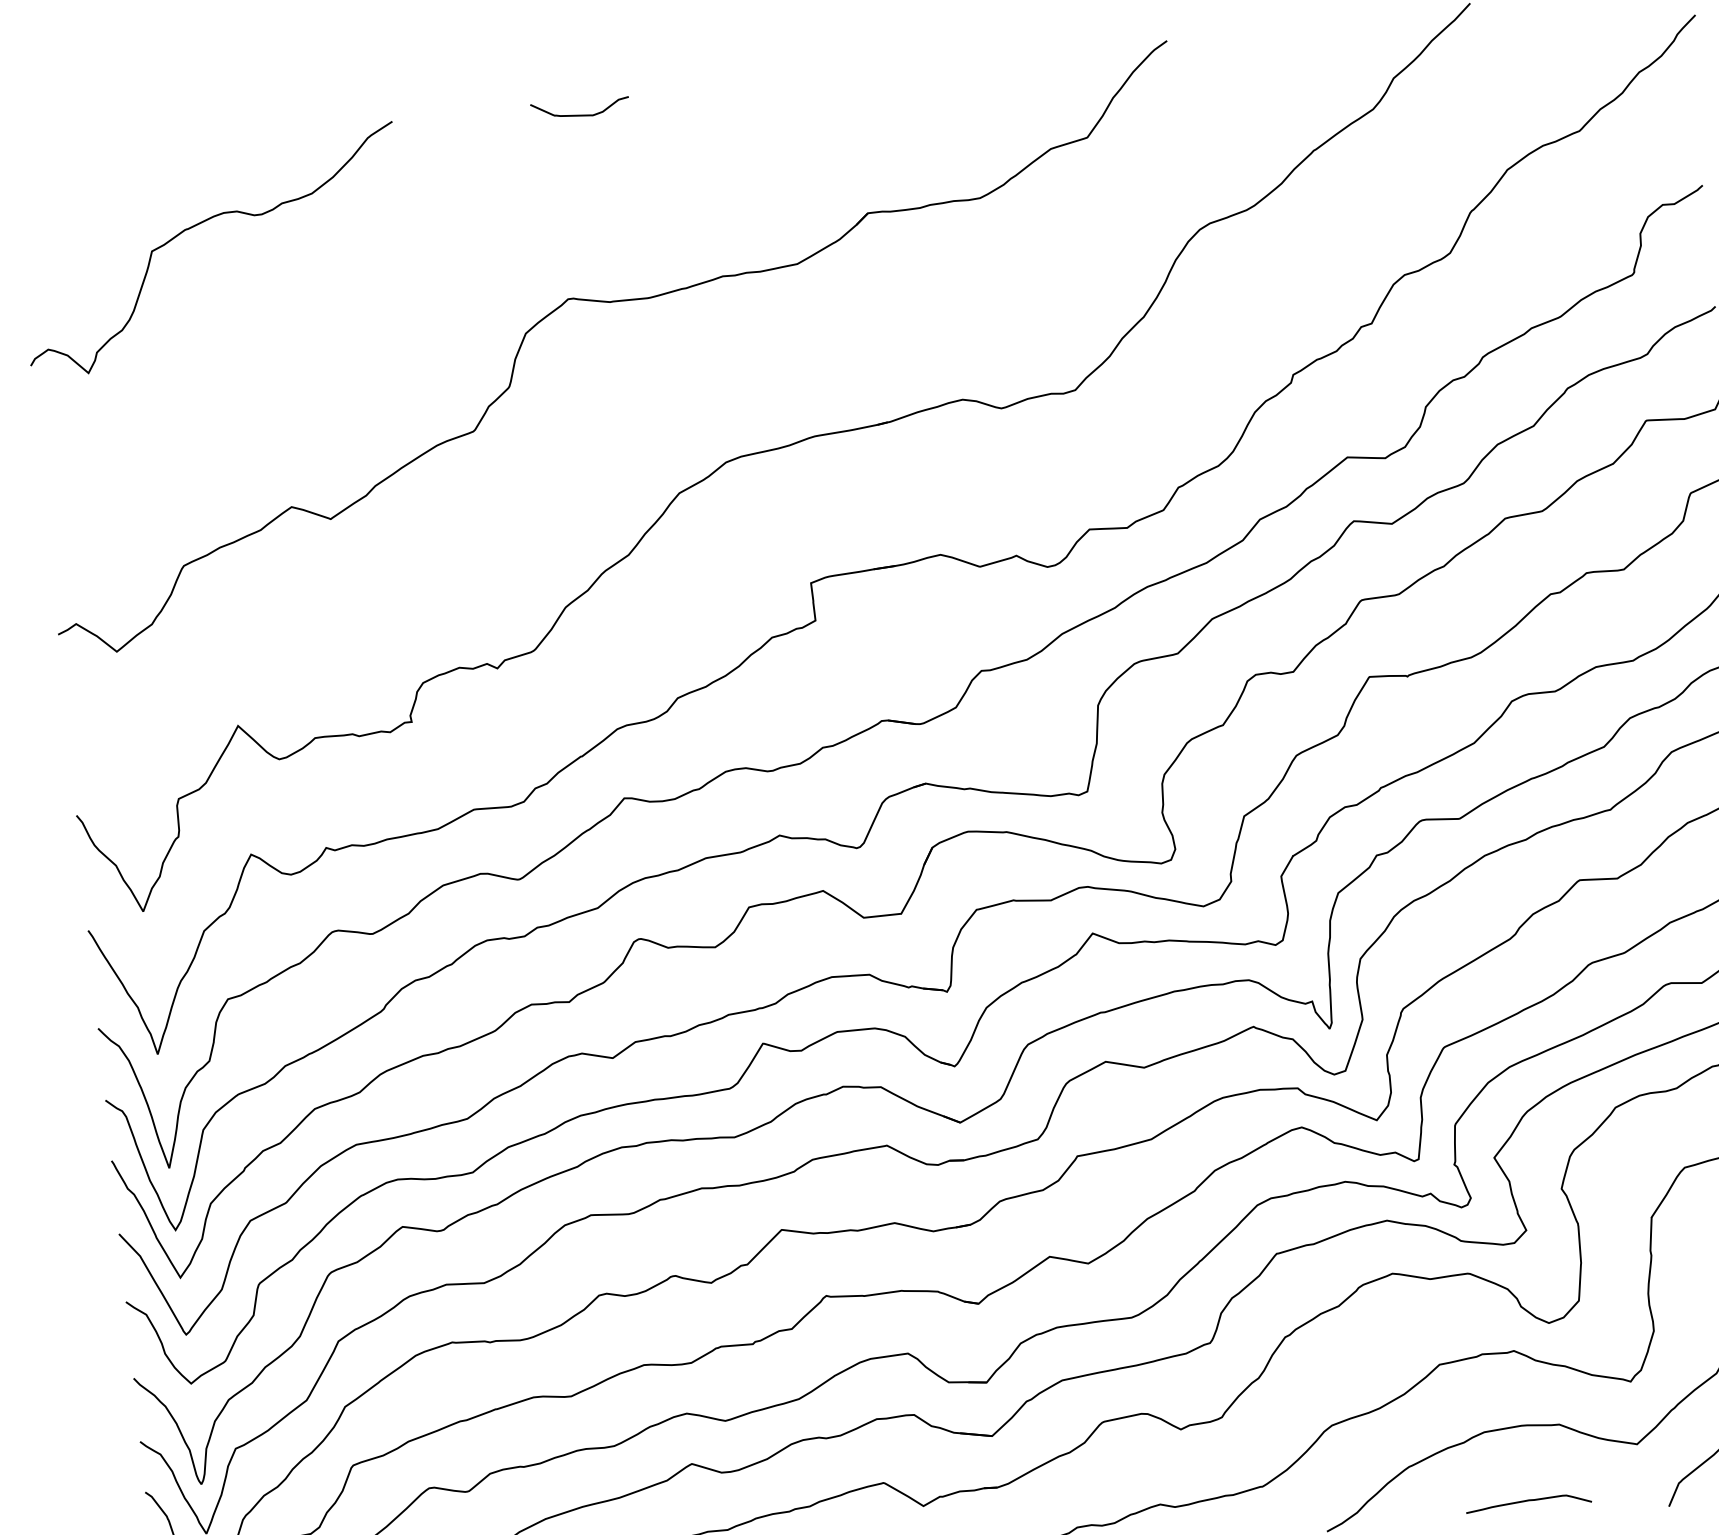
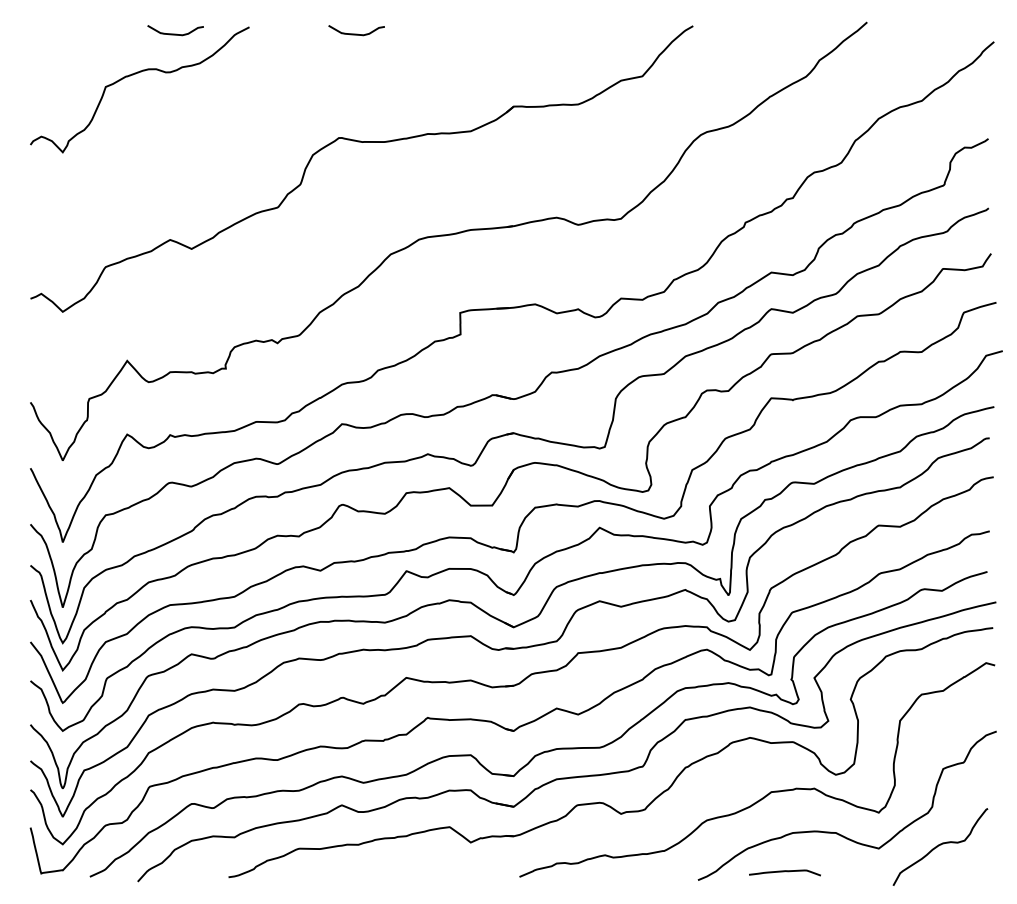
curve: (264, 145) -> (175, 33), added
curve: (1527, 1502) -> (784, 872), moved

